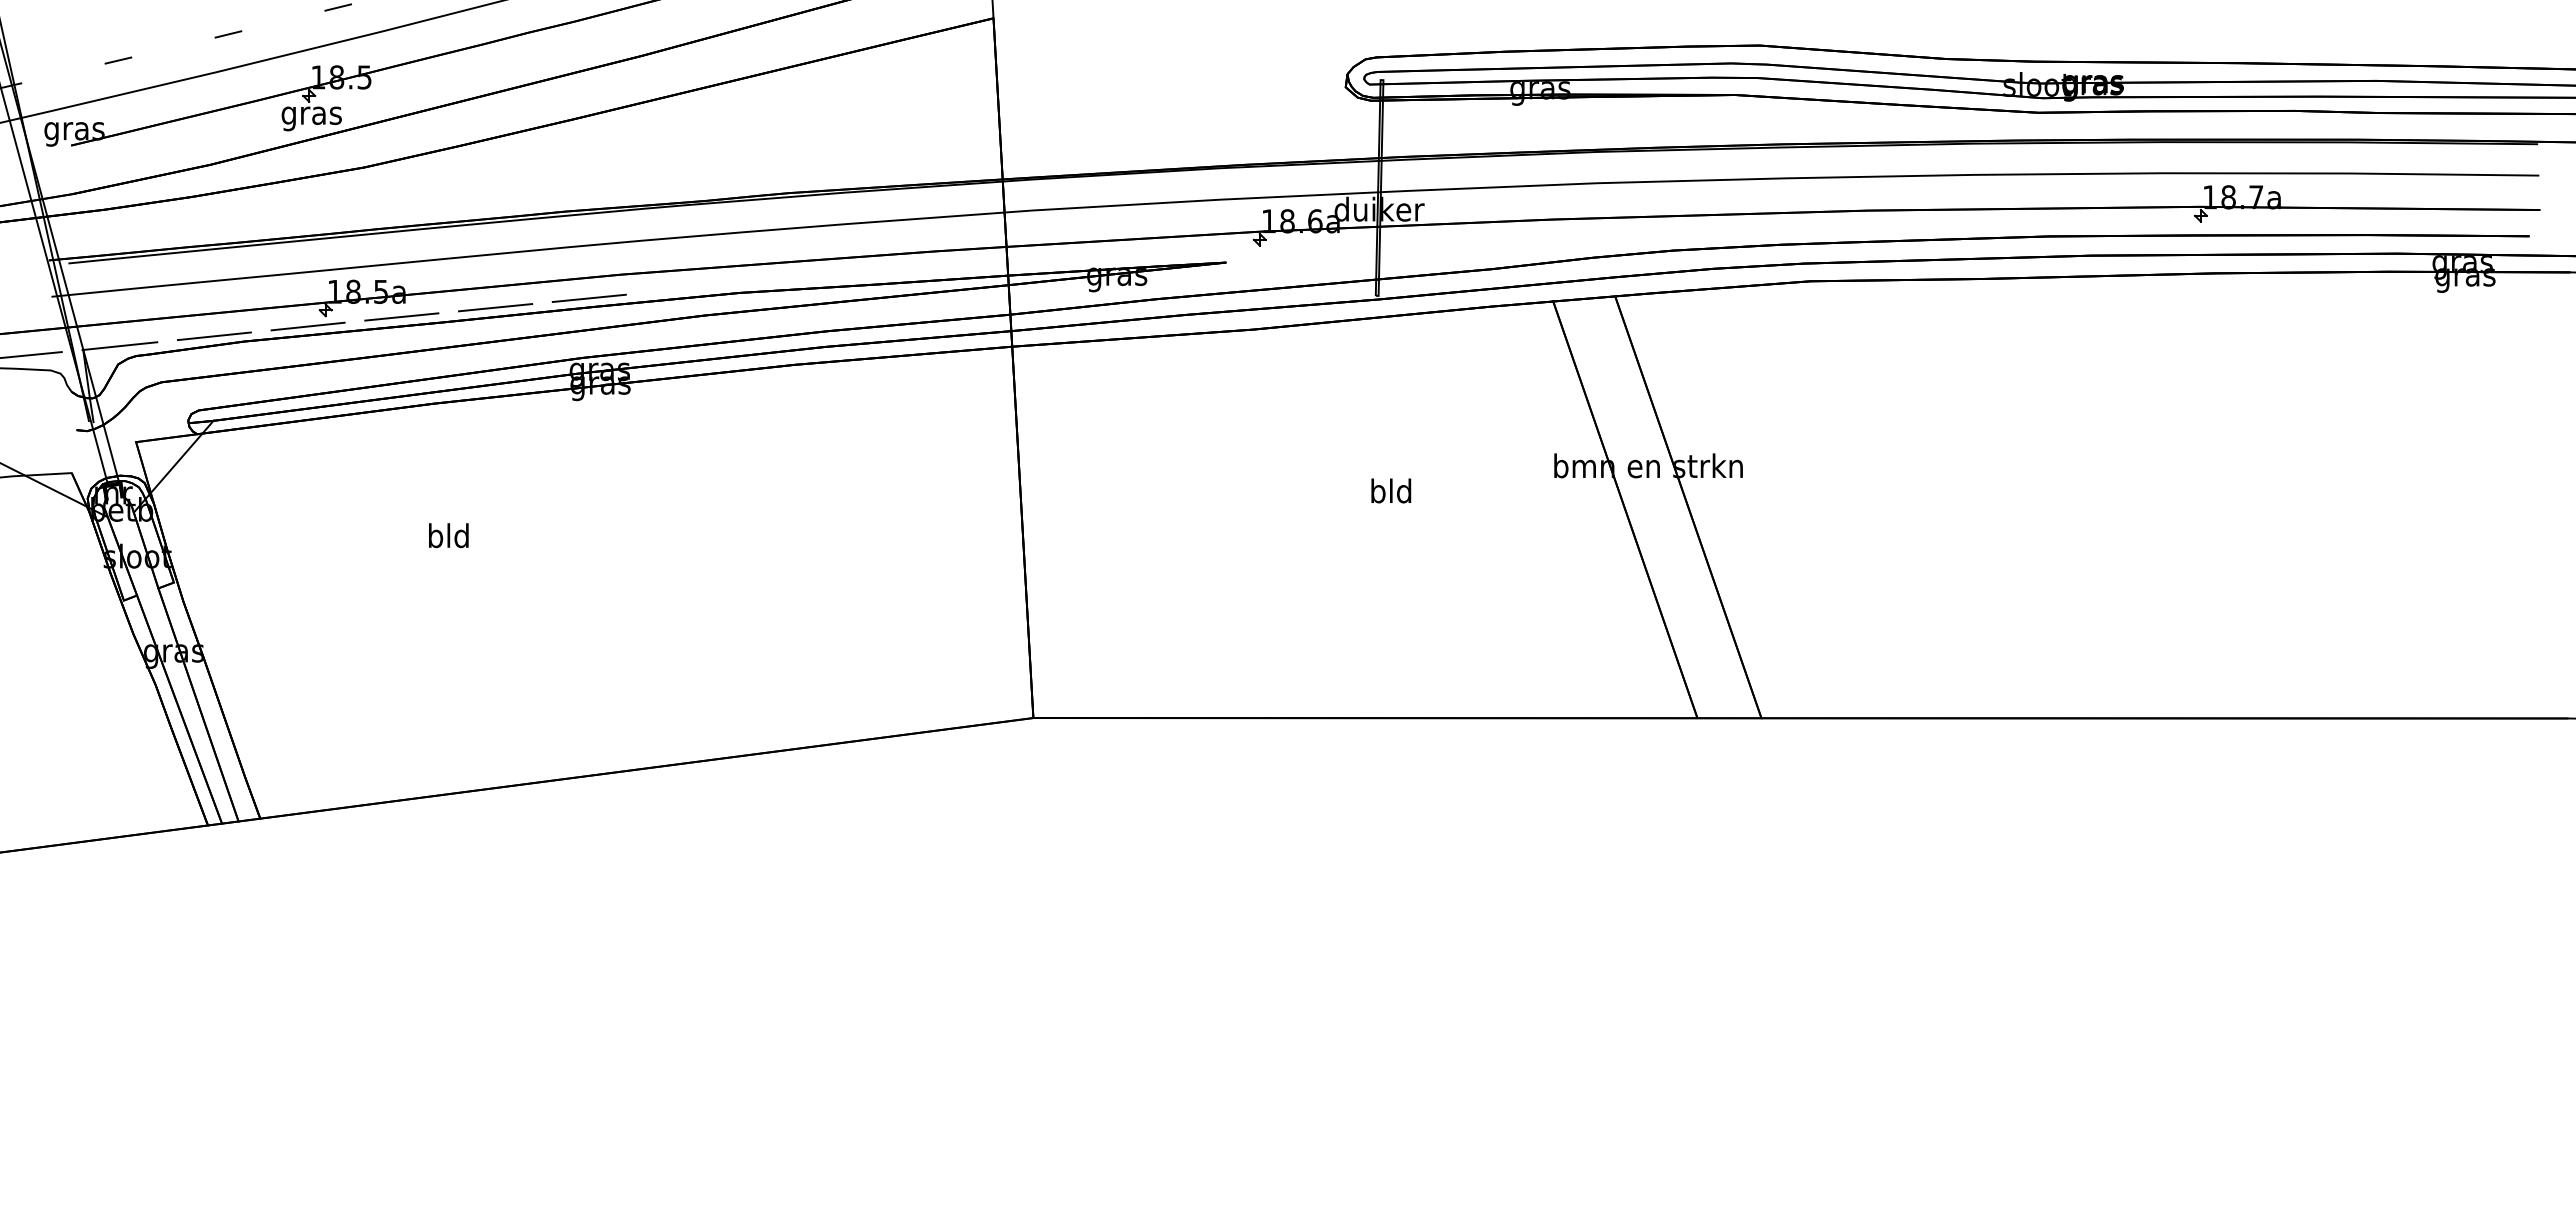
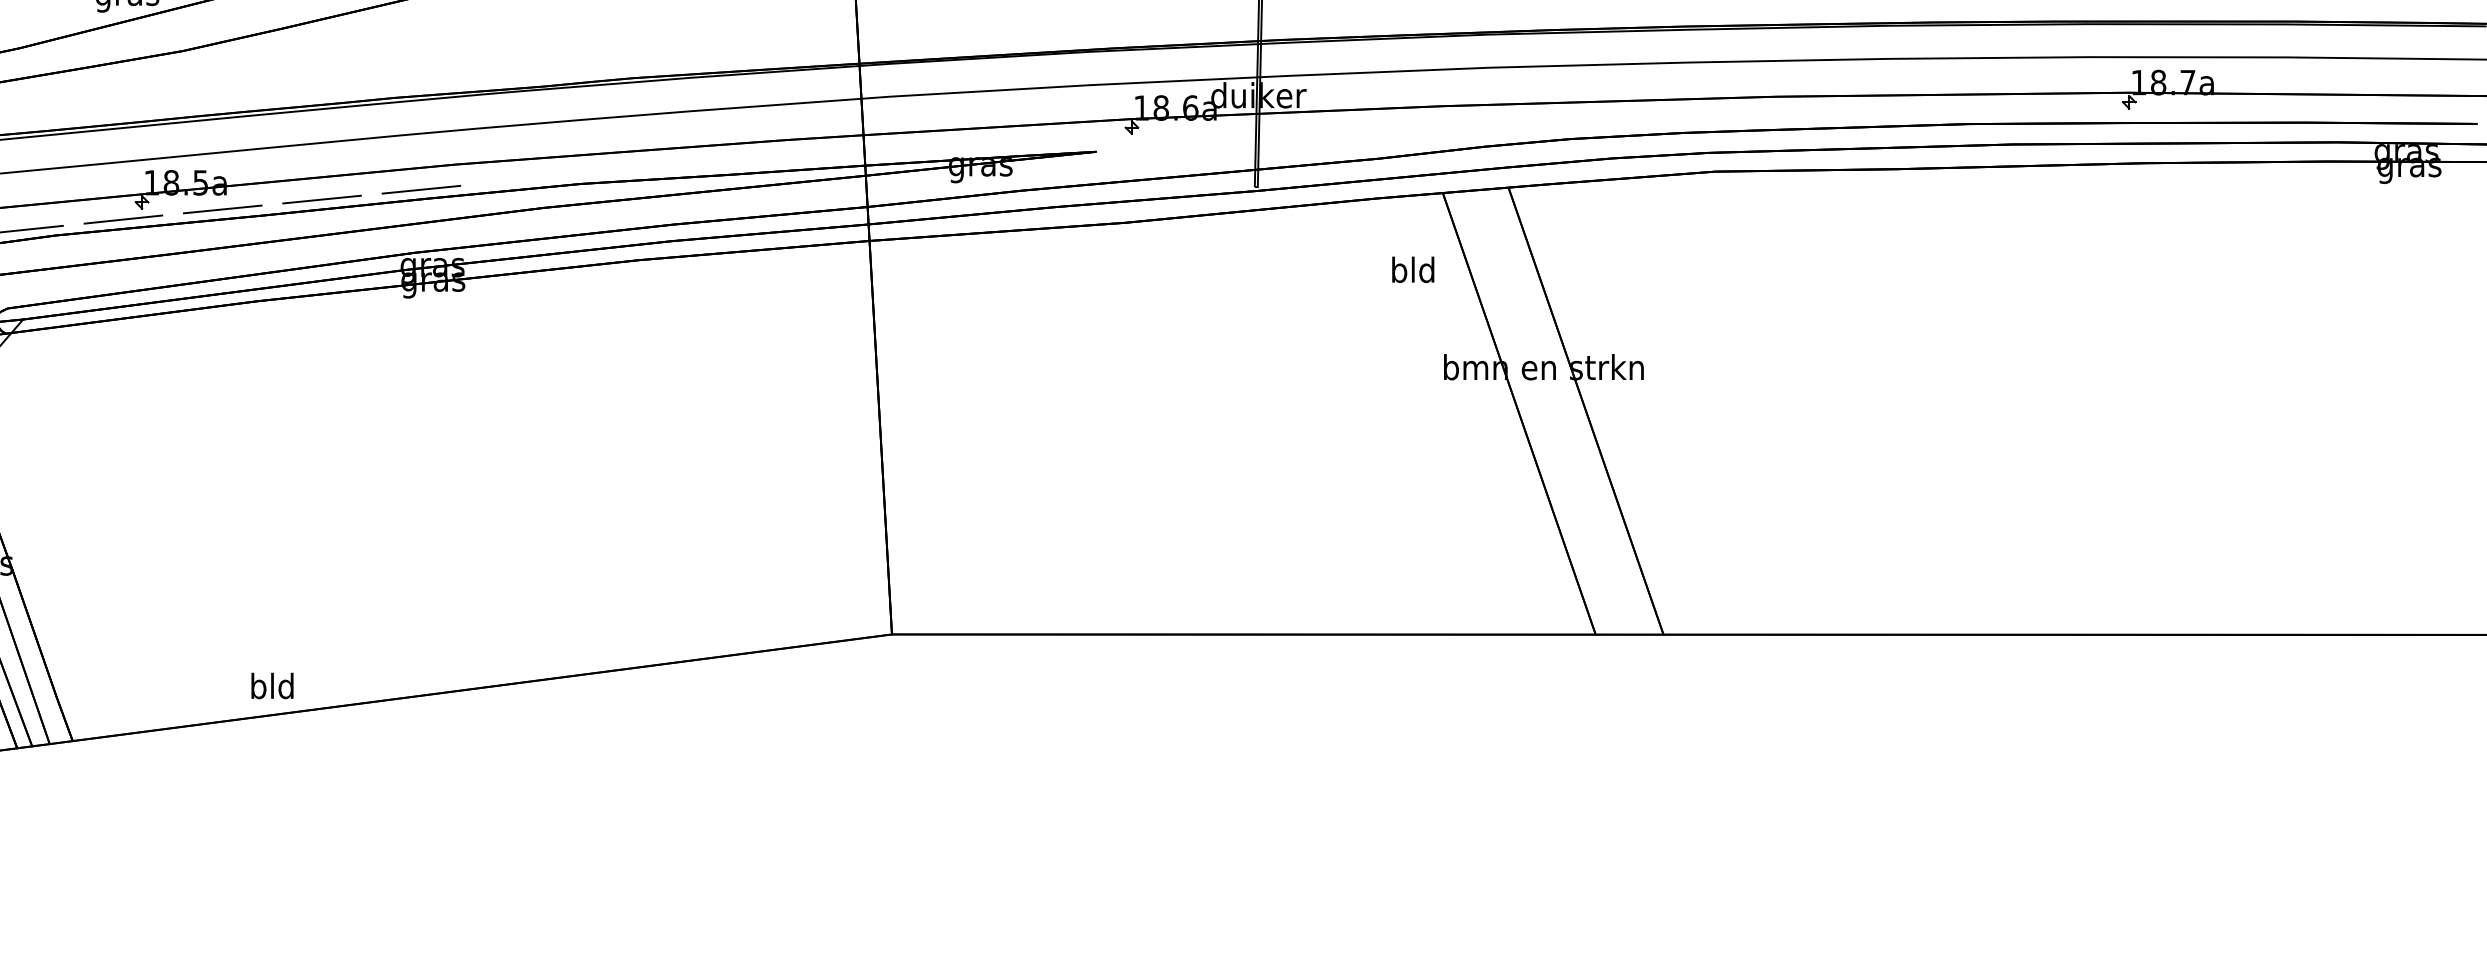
text: (1391, 490) -> (1413, 269), moved
text: (448, 535) -> (272, 685), moved

